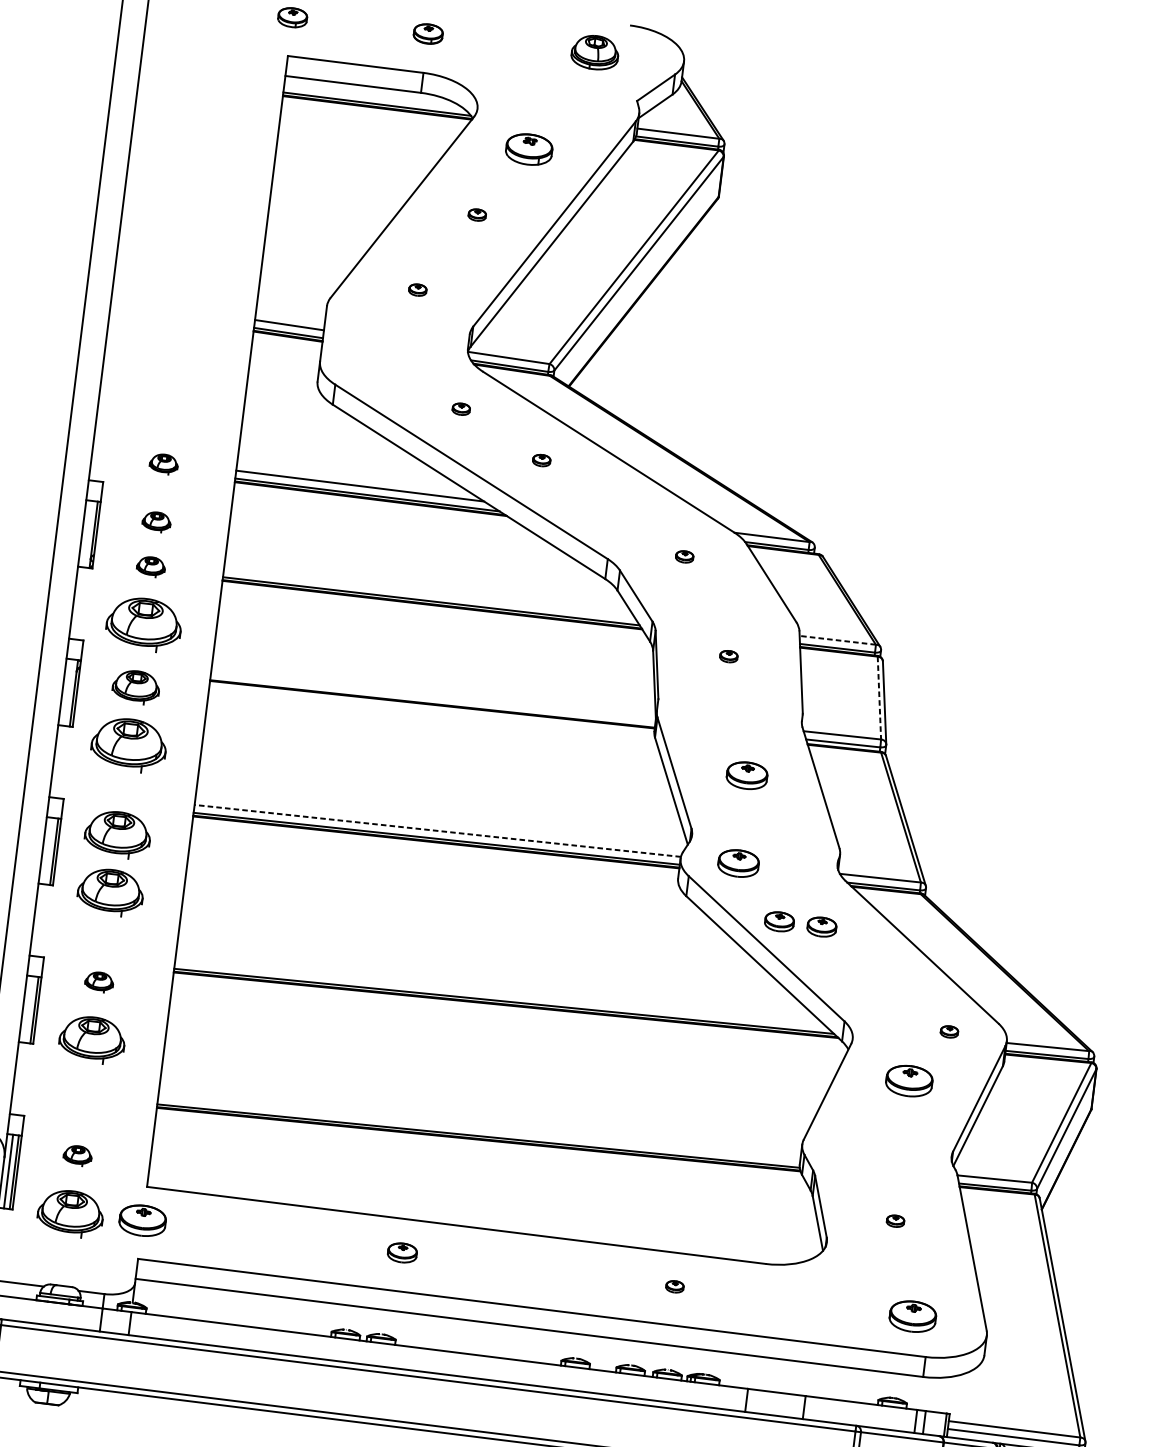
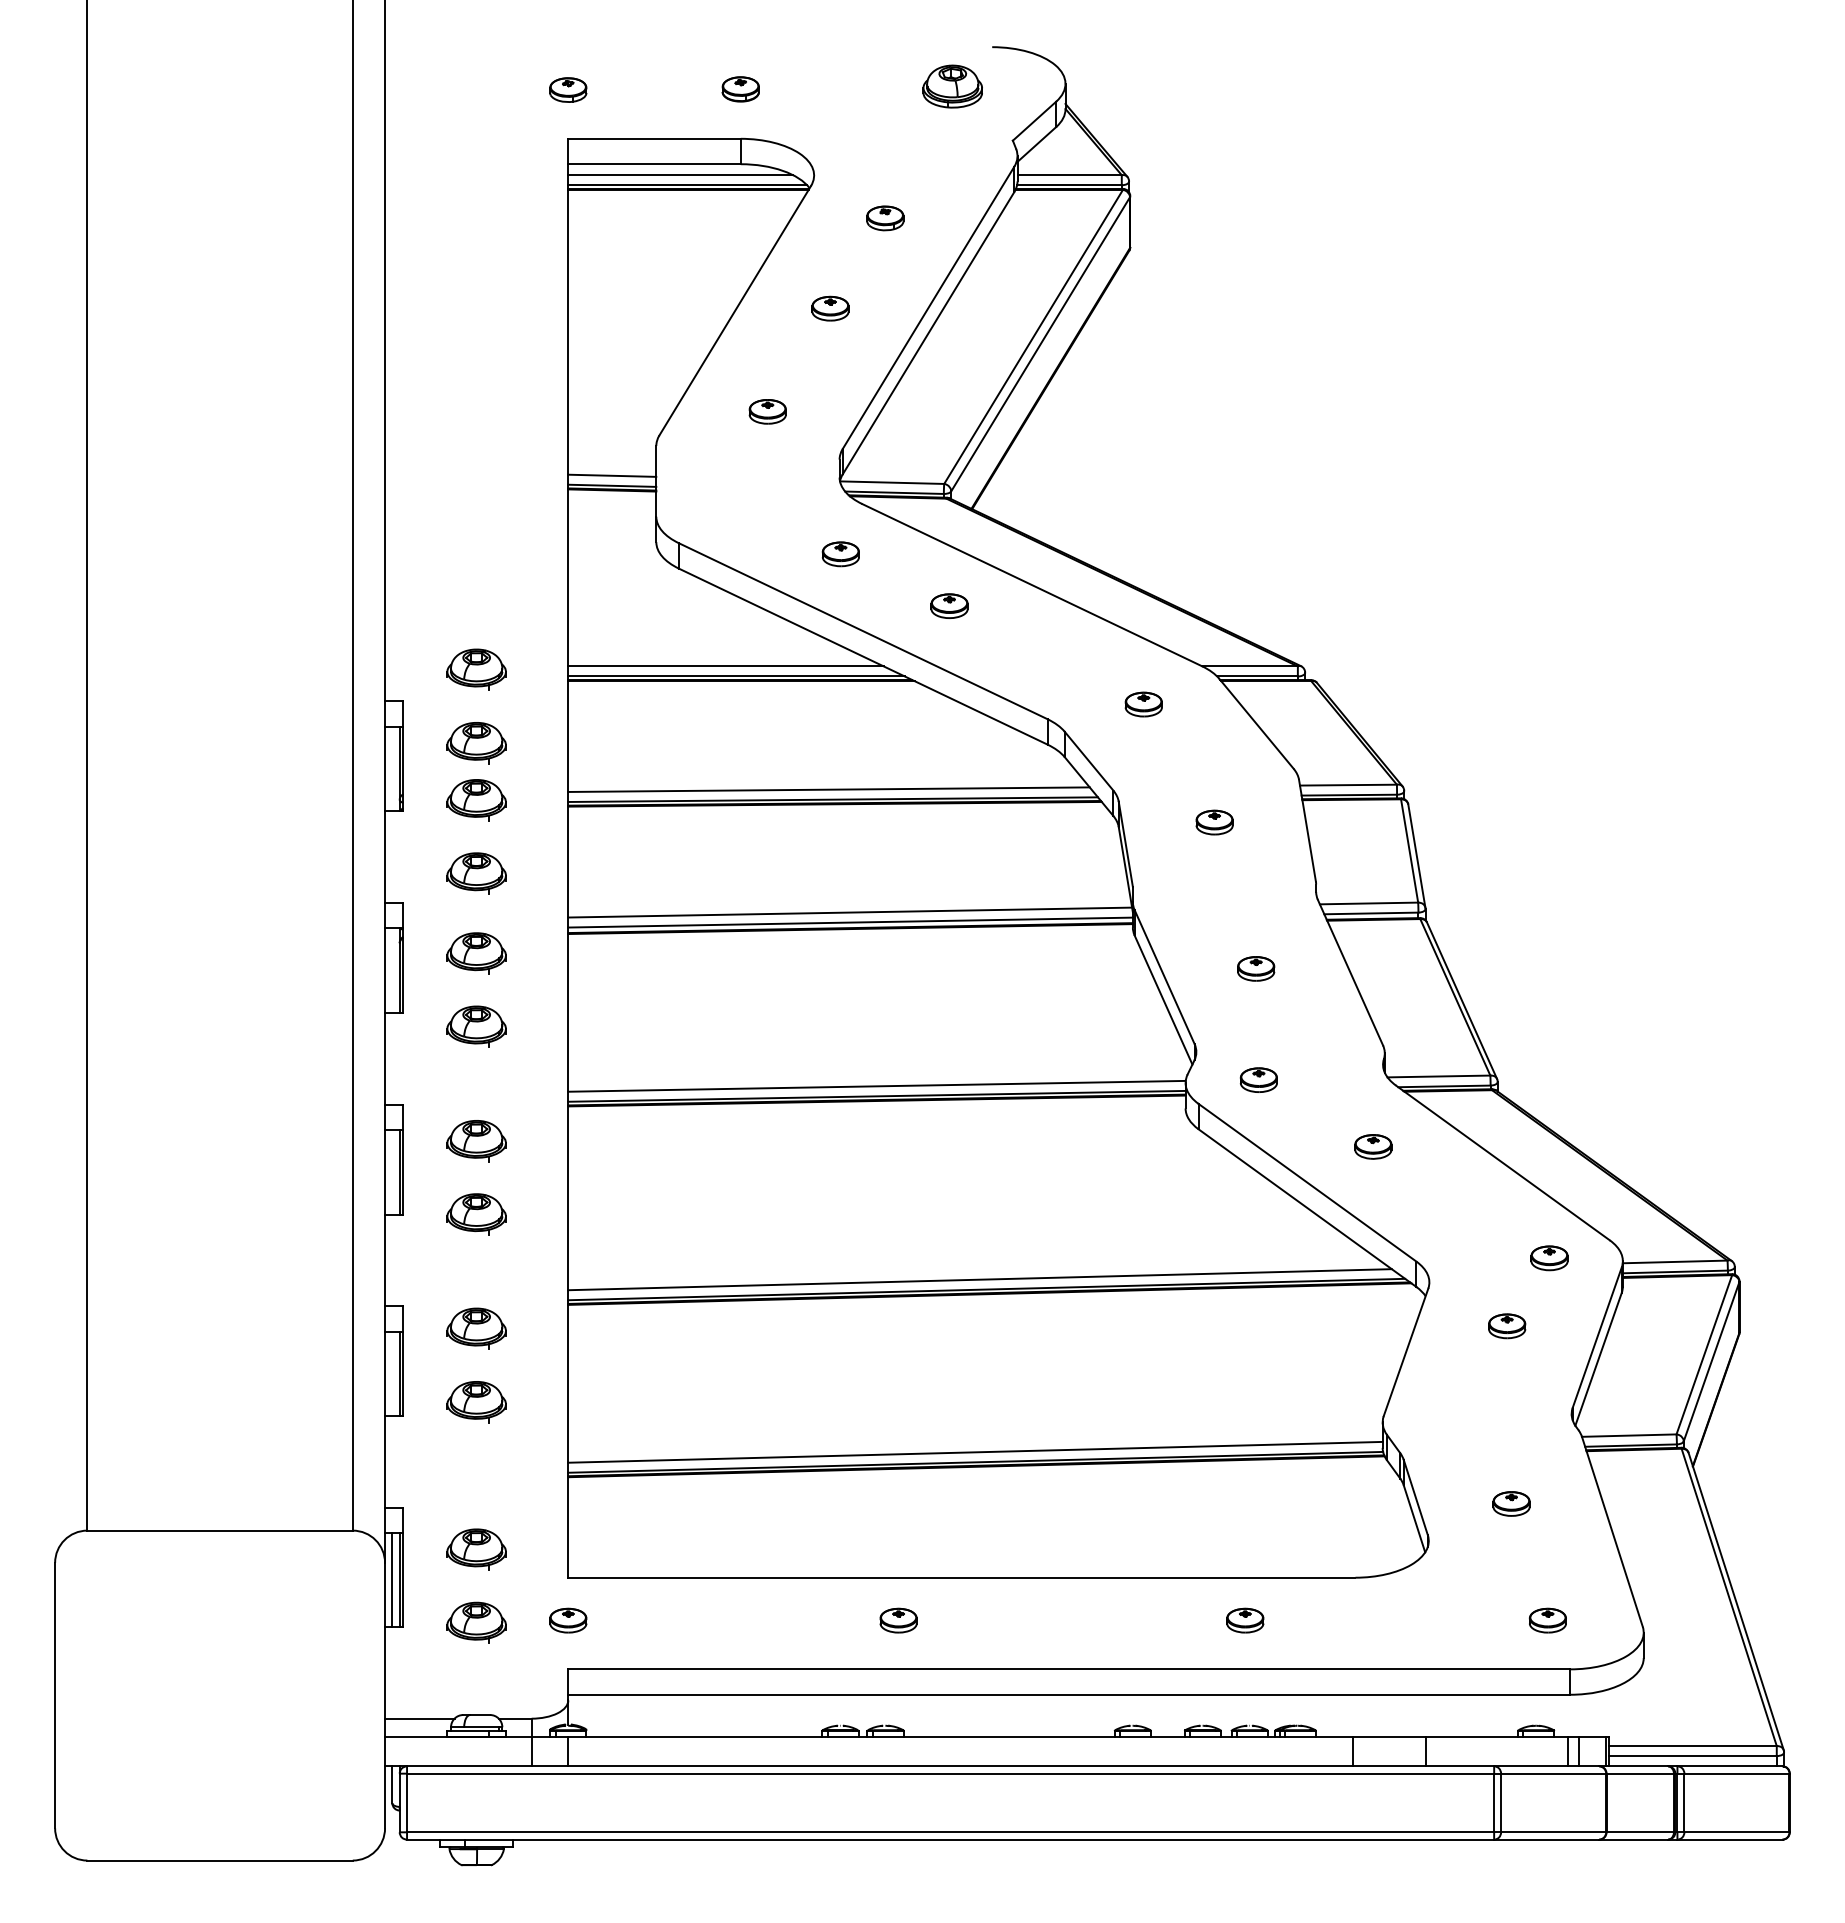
line: (372, 95) -> (680, 175), added
part: (529, 149) -> (885, 218), size x0.62
part: (477, 215) -> (830, 308), size x1.67
part: (417, 289) -> (767, 411), size x1.67
part: (461, 409) -> (840, 554), size x1.67
part: (541, 460) -> (949, 605), size x1.67
part: (163, 464) -> (476, 669), size x1.67
part: (156, 522) -> (476, 743), size x1.67
part: (684, 556) -> (1143, 704), size x1.67
part: (150, 567) -> (476, 800), size x1.67
line: (428, 592) -> (828, 789), added
part: (143, 624) -> (476, 873), size x0.62
line: (837, 640) -> (1347, 785), dashed -> solid
part: (728, 656) -> (1214, 822), size x1.67
line: (433, 691) -> (850, 912), added
line: (879, 698) -> (1409, 851), dashed -> solid
line: (432, 699) -> (850, 922), added
part: (128, 744) -> (476, 1026), size x0.62
part: (747, 775) -> (1256, 968), size x0.71
line: (438, 831) -> (877, 1086), dashed -> solid
part: (117, 835) -> (476, 1141), size x0.71
part: (738, 862) -> (1258, 1079), size x0.71
part: (110, 892) -> (476, 1214), size x0.71
part: (779, 921) -> (1319, 1146), removed
part: (99, 982) -> (476, 1328), size x1.67
line: (499, 992) -> (979, 1279), added
part: (949, 1032) -> (1549, 1258), size x1.67
part: (92, 1040) -> (476, 1402), size x0.71
part: (909, 1081) -> (1507, 1326), size x0.62
line: (479, 1127) -> (975, 1451), added
part: (77, 1155) -> (476, 1549), size x1.67
part: (70, 1213) -> (476, 1622), size x0.71
part: (143, 1220) -> (568, 1620), size x0.62
part: (895, 1220) -> (1511, 1503), size x1.67
part: (675, 1286) -> (1245, 1620), size x1.67
part: (912, 1316) -> (1547, 1620), size x0.62

